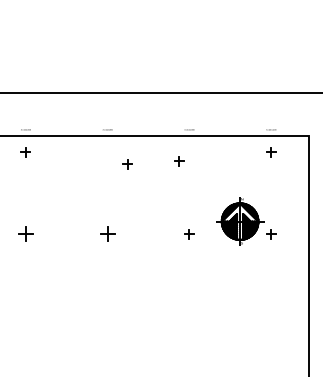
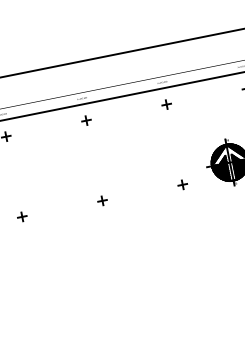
part: (179, 161) -> (166, 104), moved
part: (127, 164) -> (86, 120), moved
part: (25, 234) -> (22, 217), size x0.62
part: (107, 234) -> (102, 201), size x0.62

